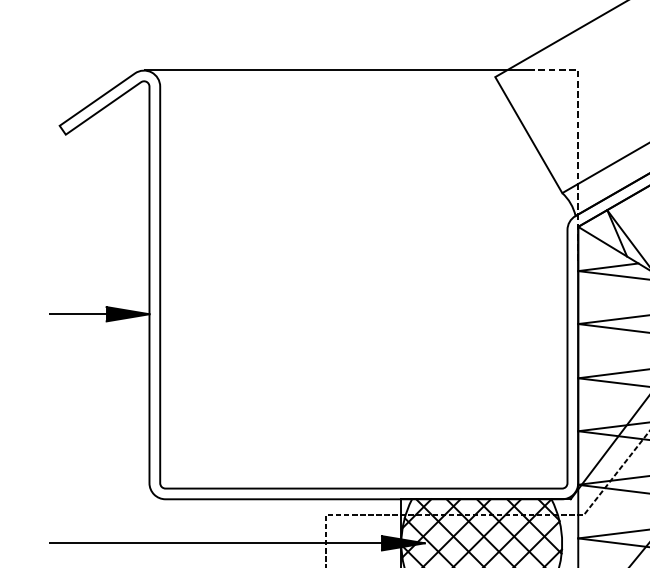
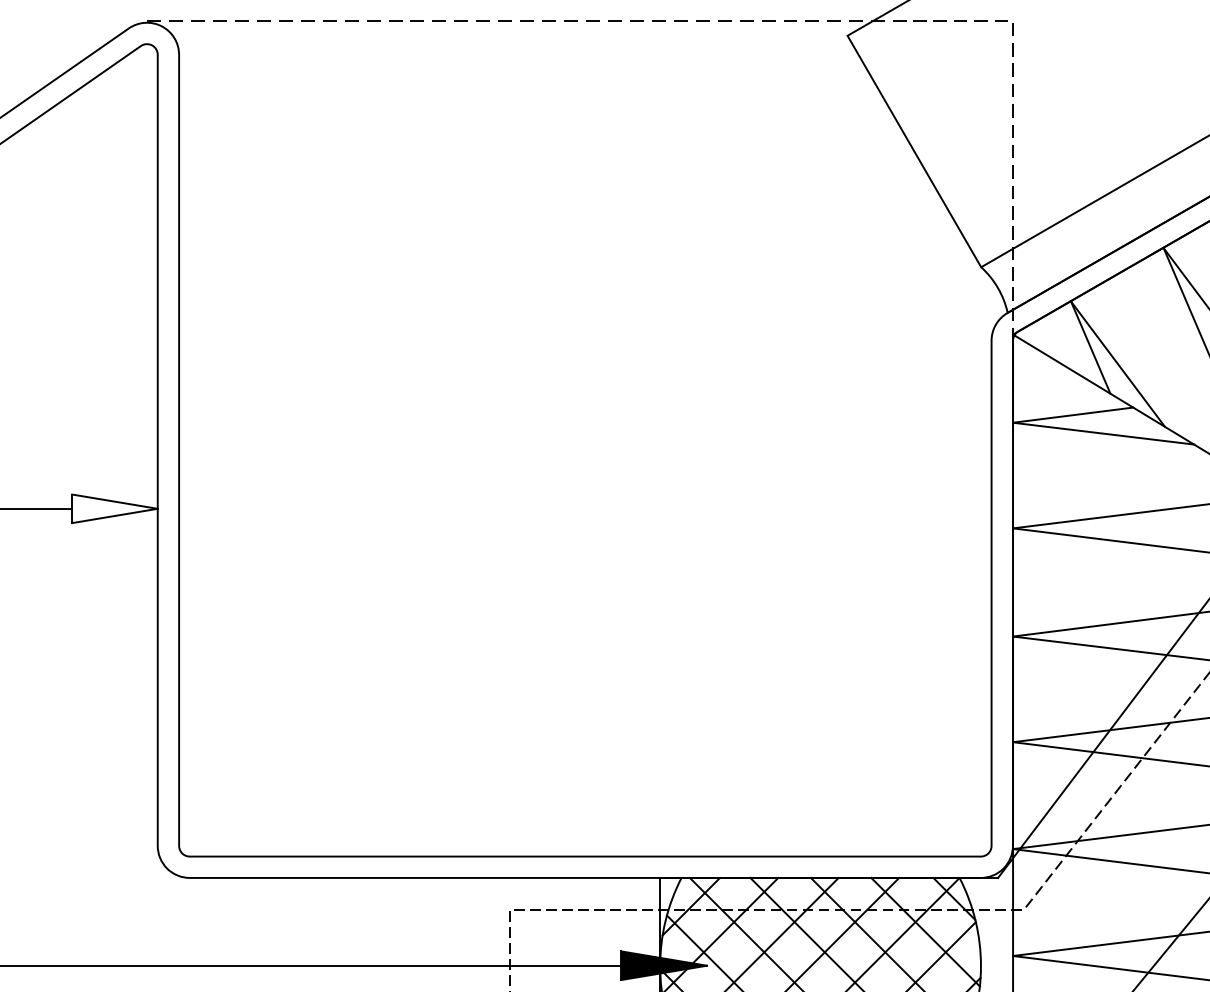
line: (336, 69) -> (530, 20), solid -> dashed
fill: (127, 314) -> (113, 509), removed

